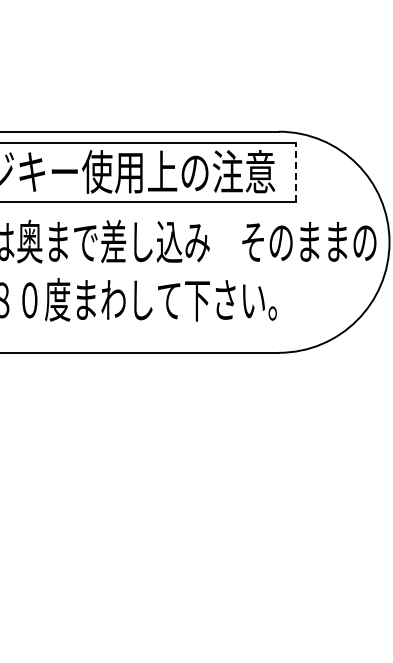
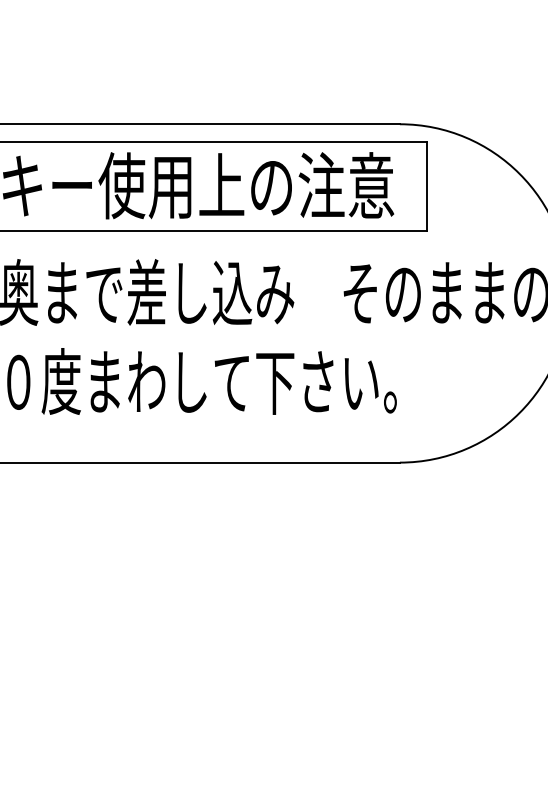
line: (296, 171) -> (426, 185), dashed -> solid

